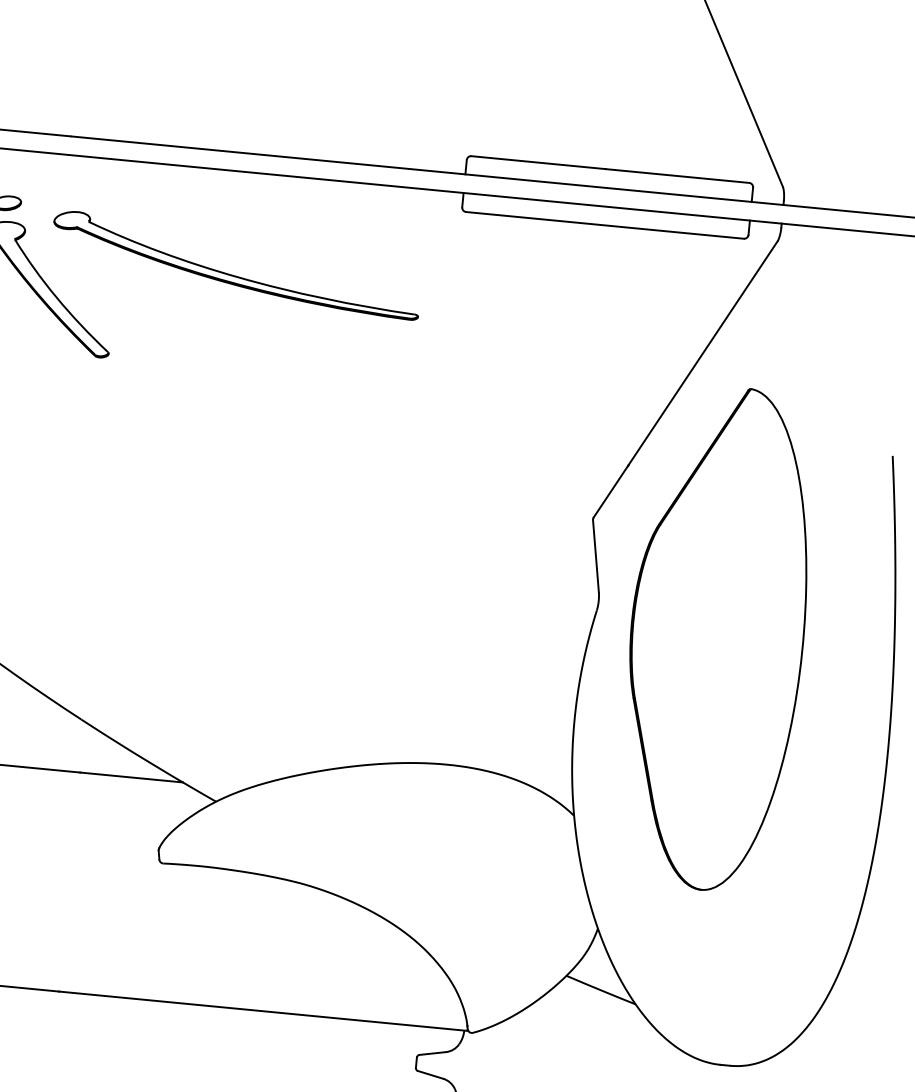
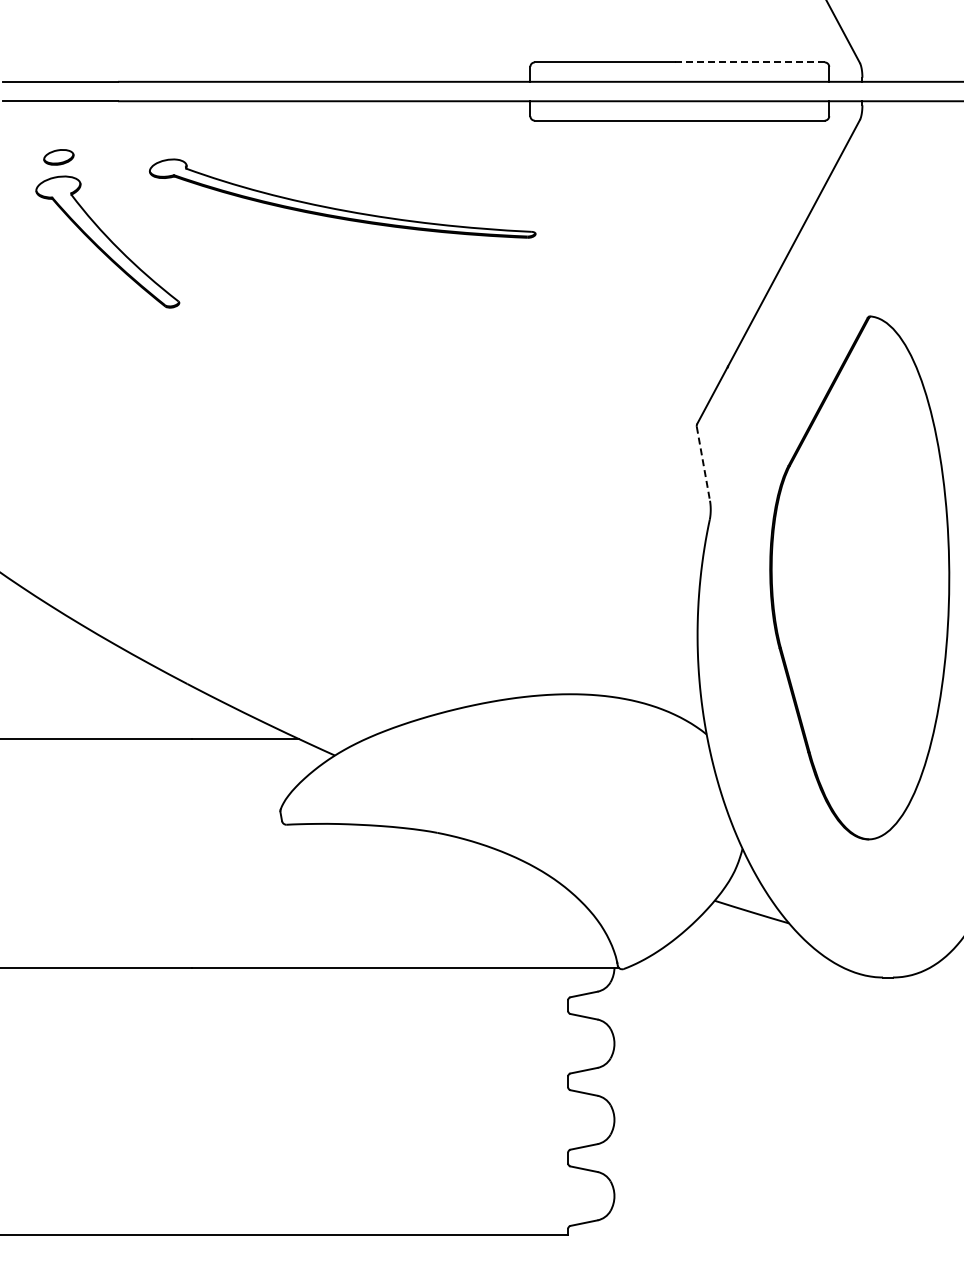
line: (678, 176) -> (750, 62), solid -> dashed
part: (232, 274) -> (339, 208), moved
line: (596, 555) -> (703, 463), solid -> dashed
part: (716, 638) -> (859, 577), moved

